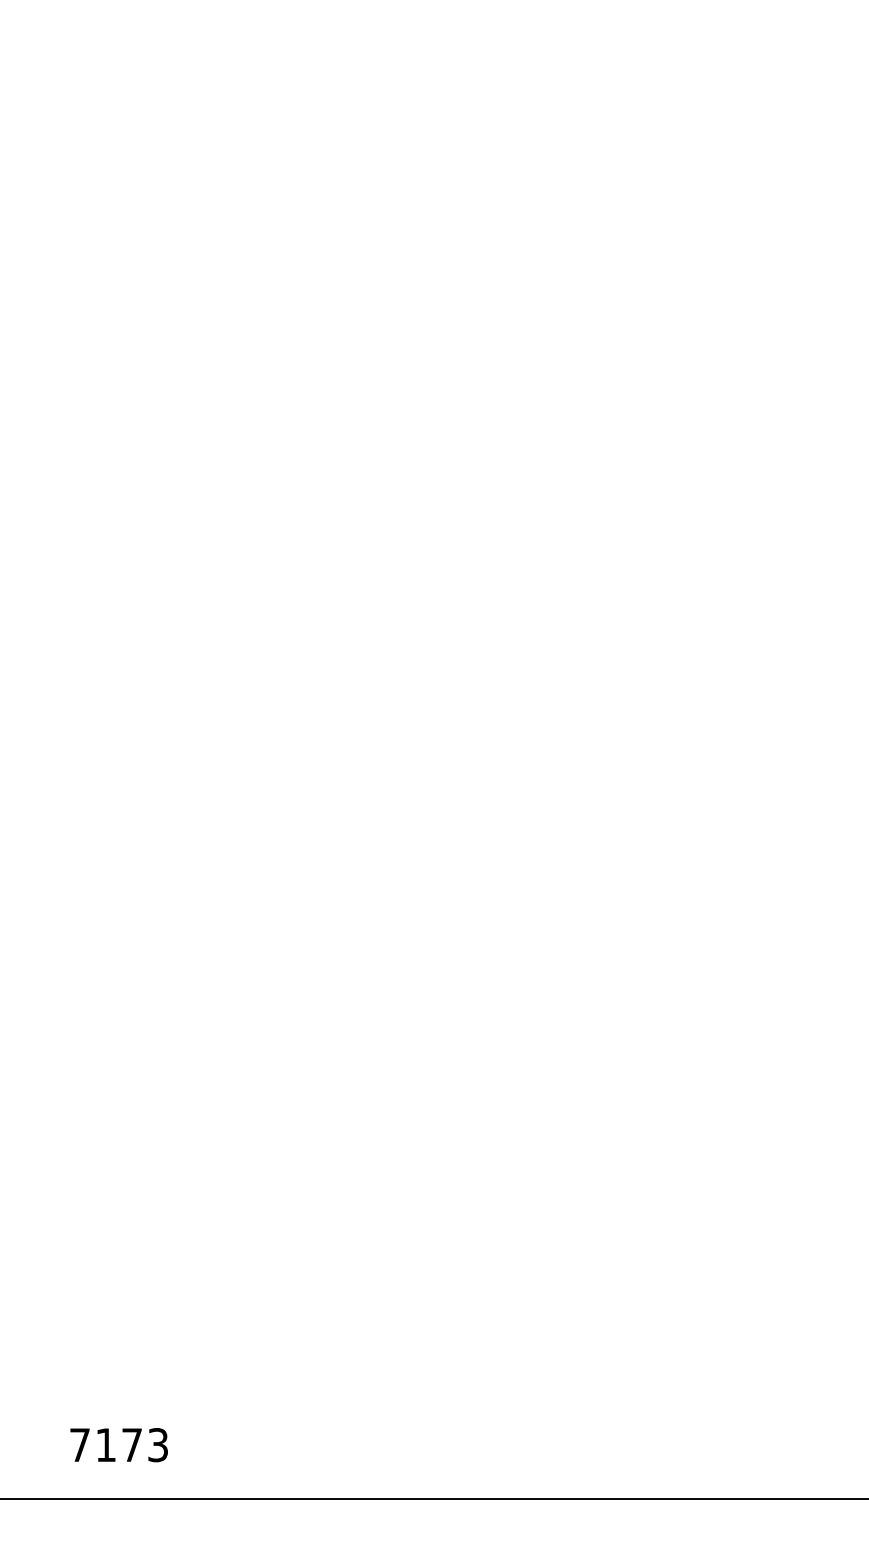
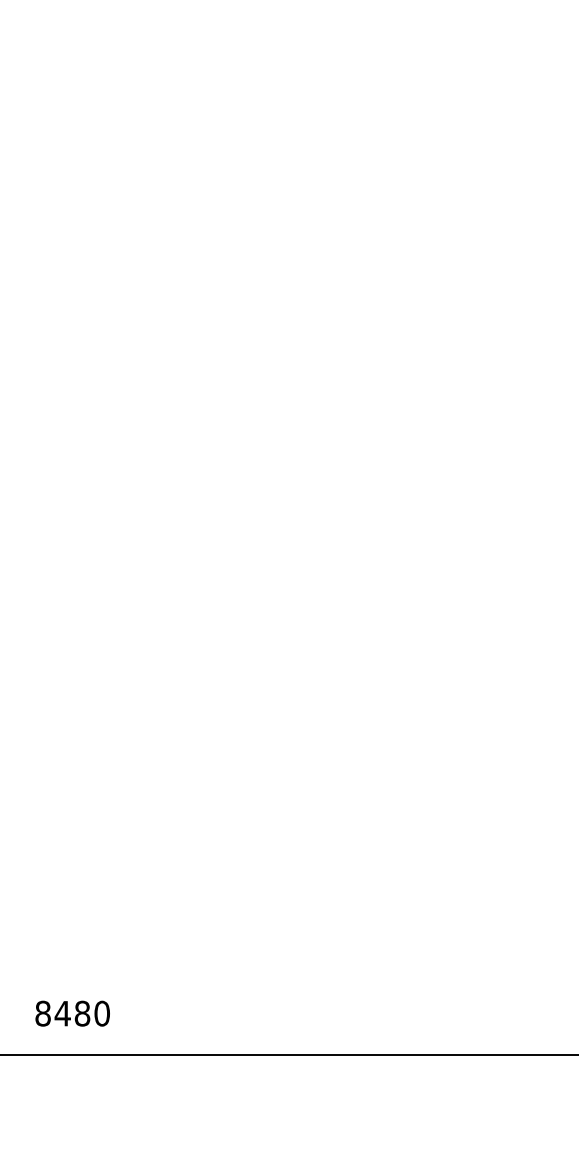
text: (118, 1445) -> (72, 1013), 7173 -> 8480

